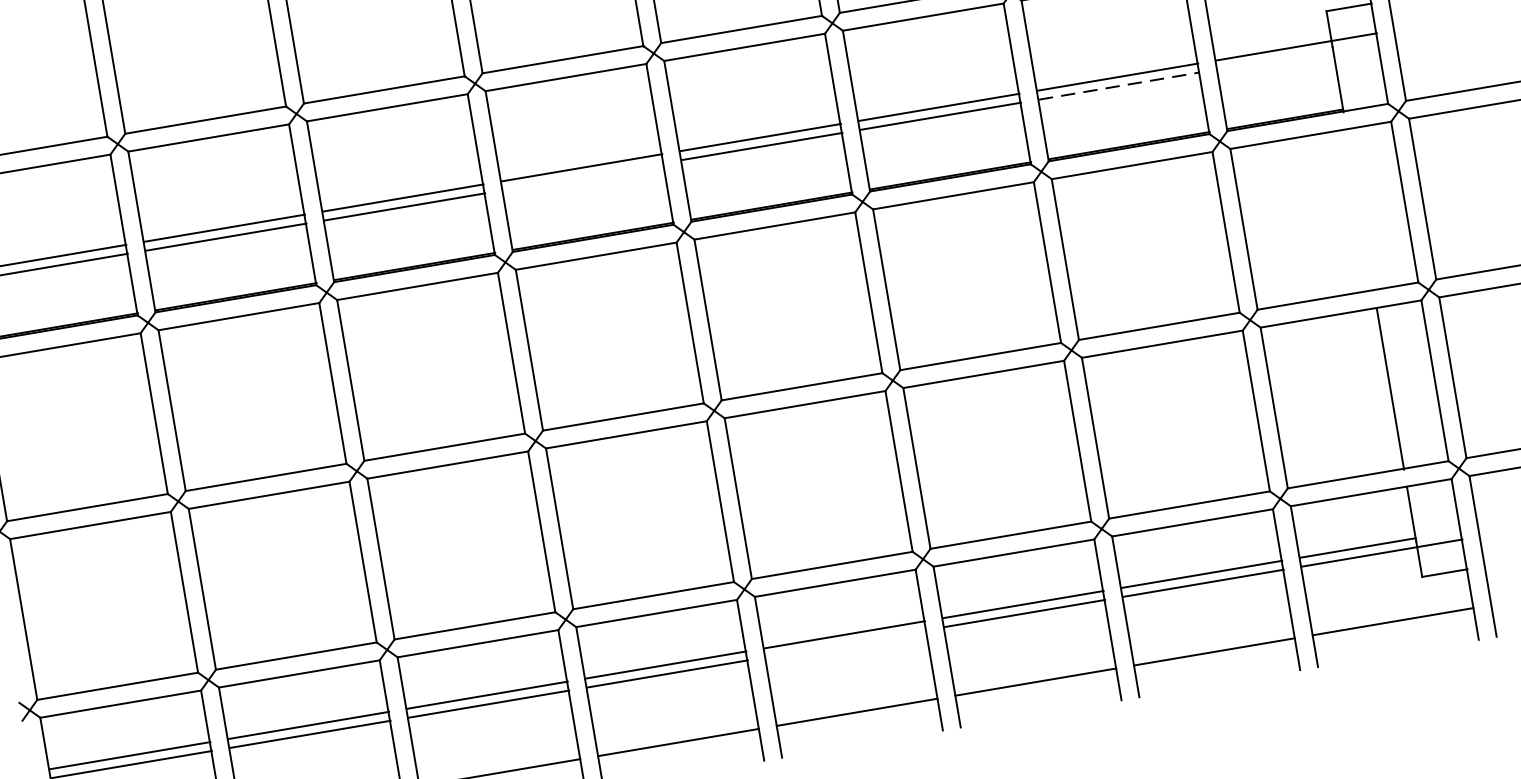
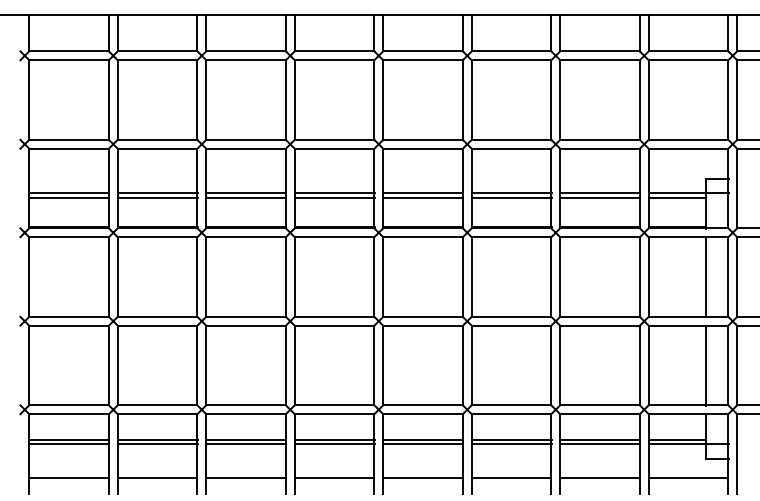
line: (1274, 58) -> (677, 197), added
line: (1119, 85) -> (600, 197), dashed -> solid
line: (582, 176) -> (334, 197), added
line: (1360, 210) -> (706, 277), added
line: (846, 644) -> (423, 444), added

